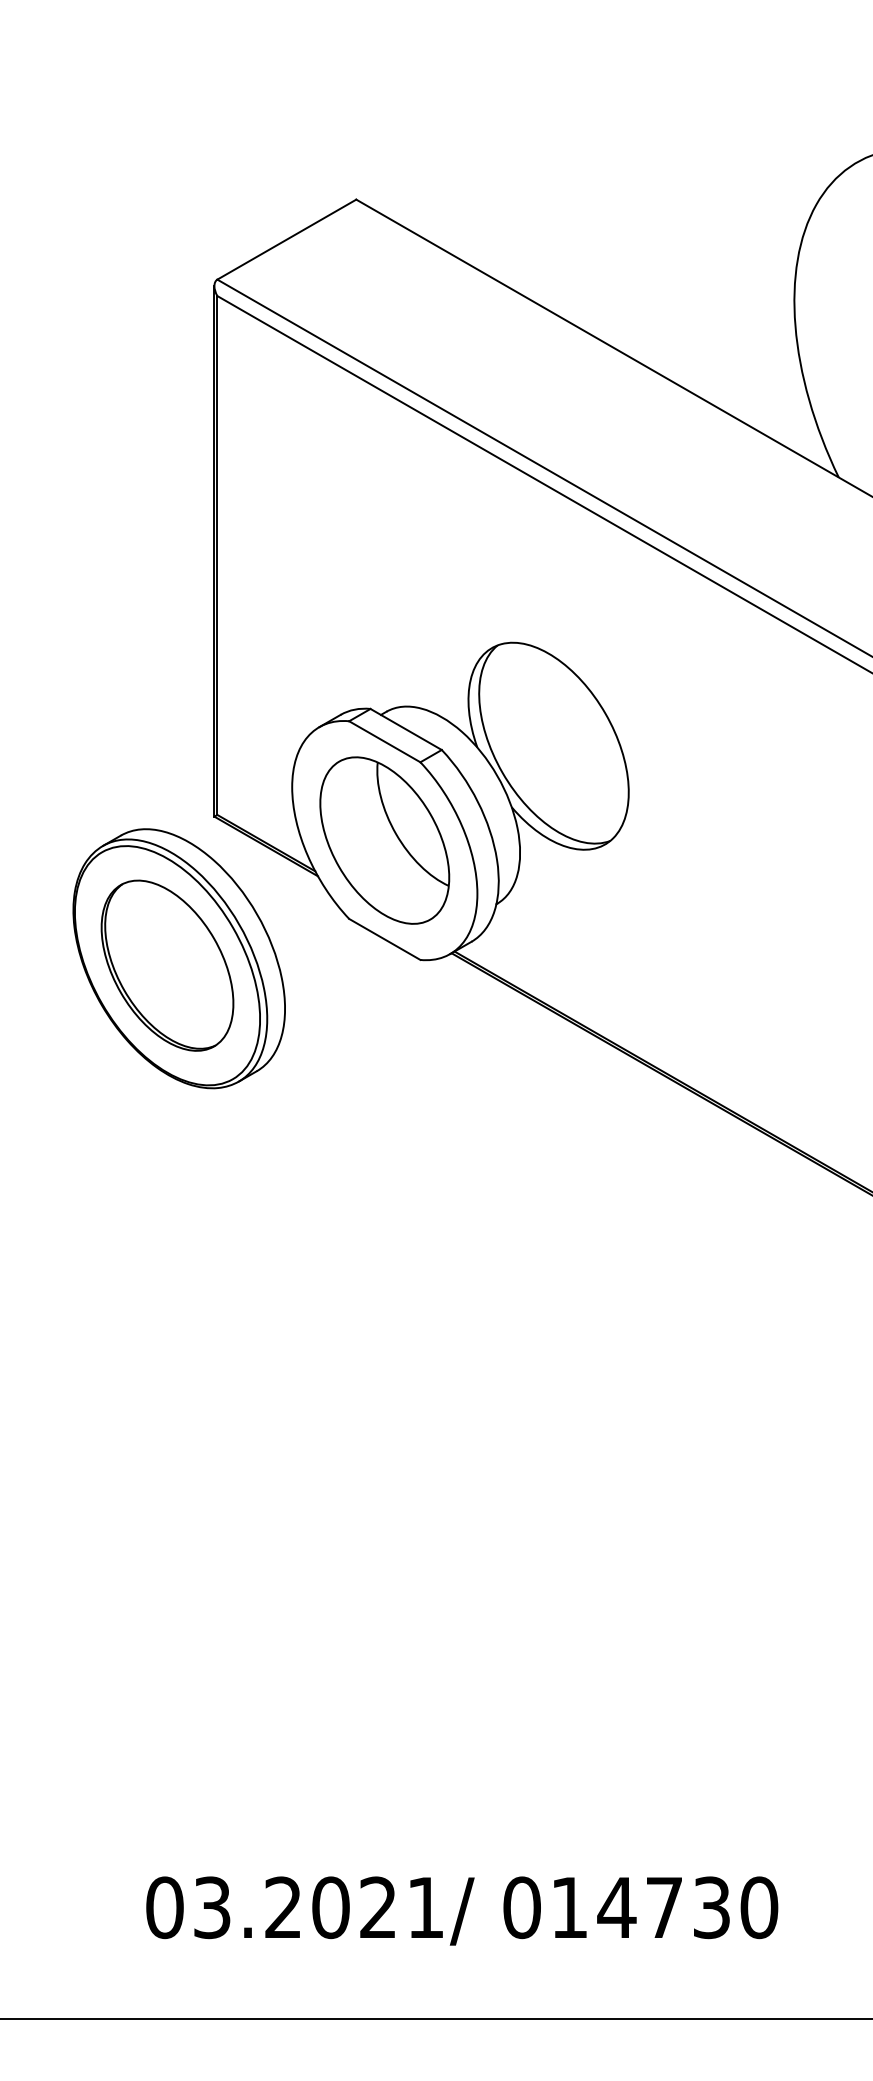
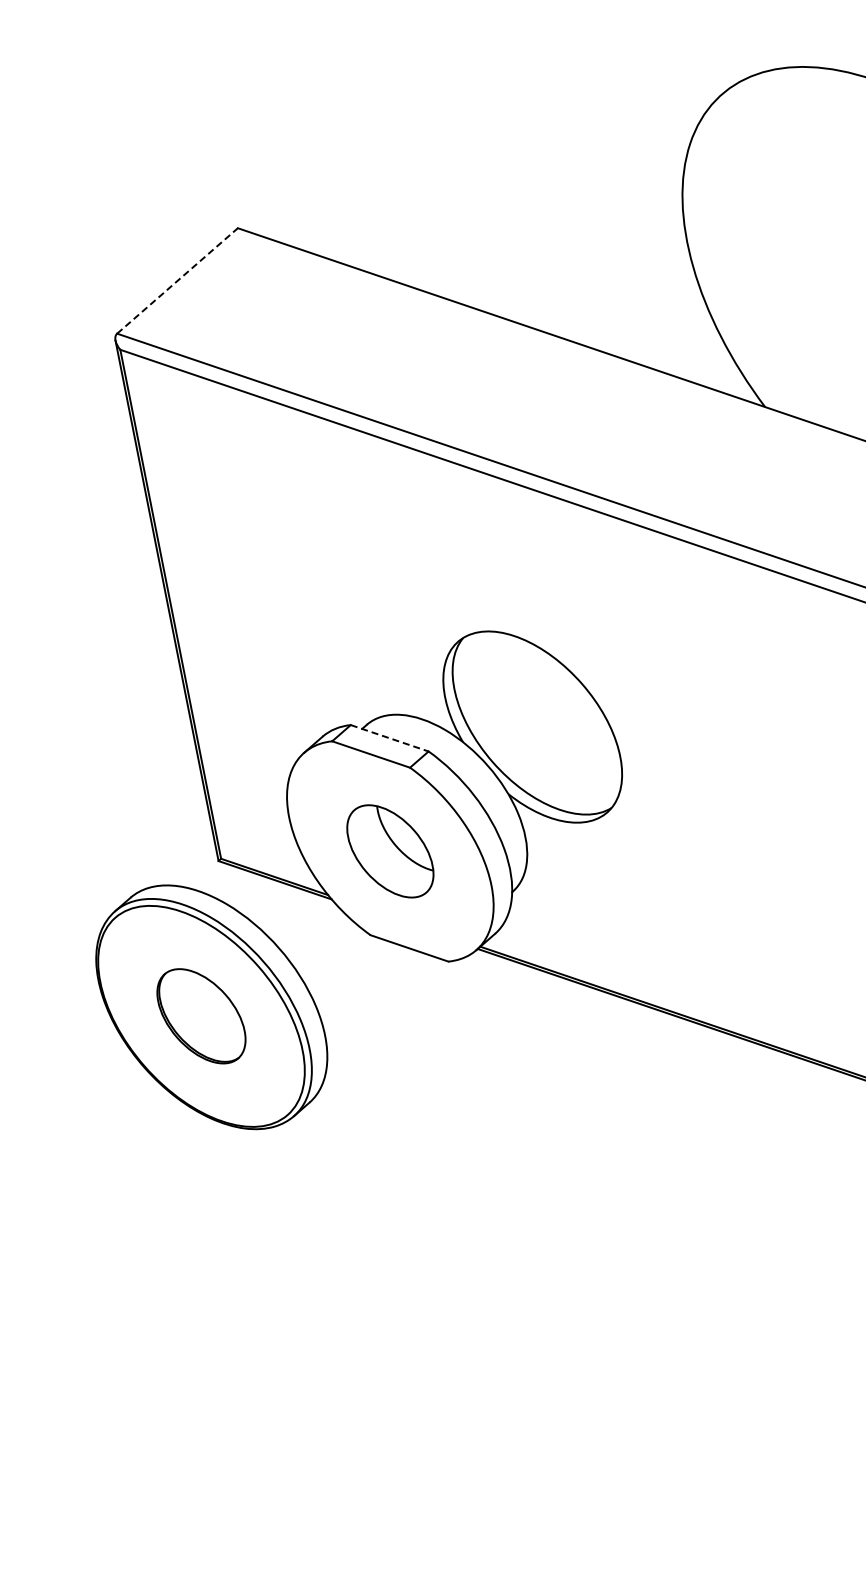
line: (287, 239) -> (178, 280), solid -> dashed
line: (406, 729) -> (390, 738), solid -> dashed
part: (384, 840) -> (390, 851), size x0.6
part: (167, 965) -> (201, 1016), size x0.6

